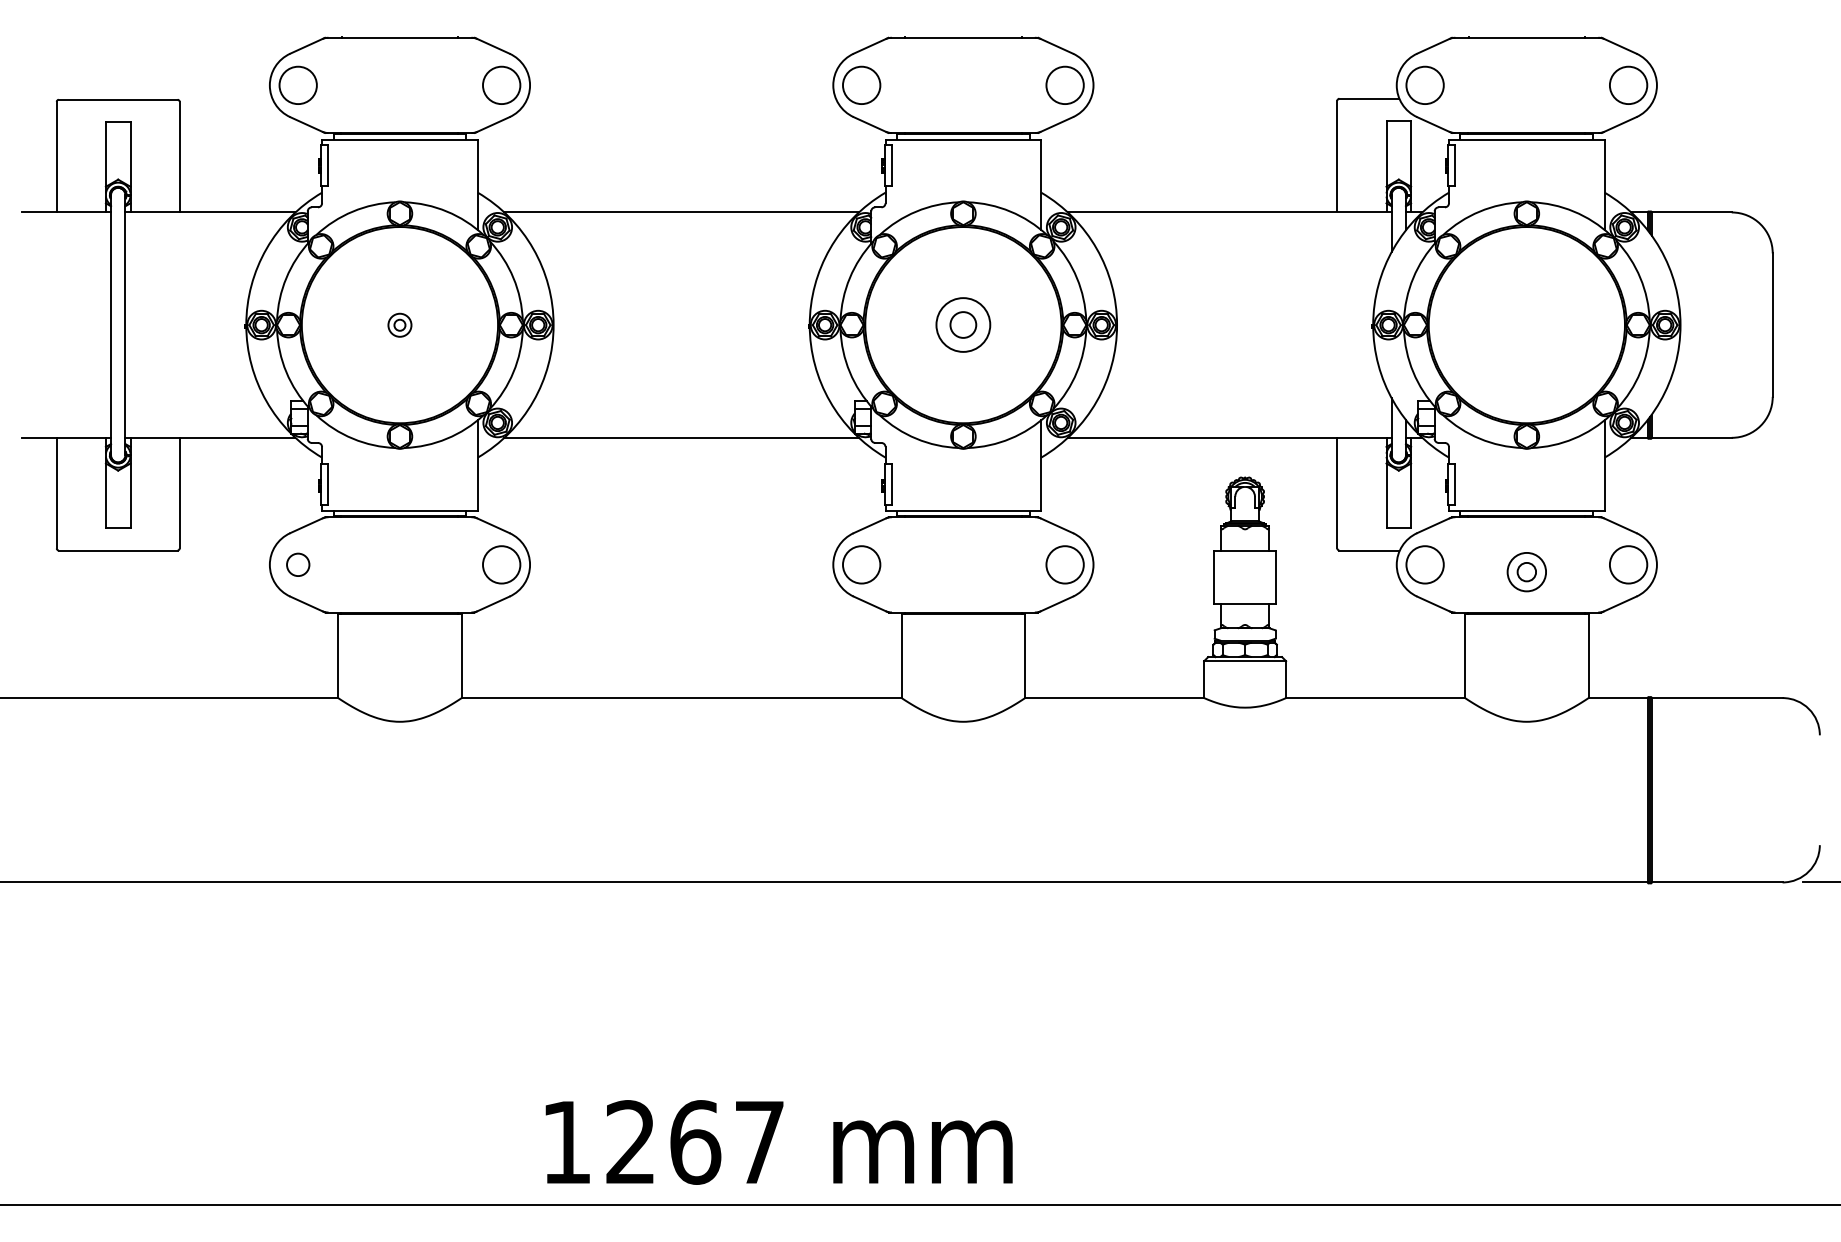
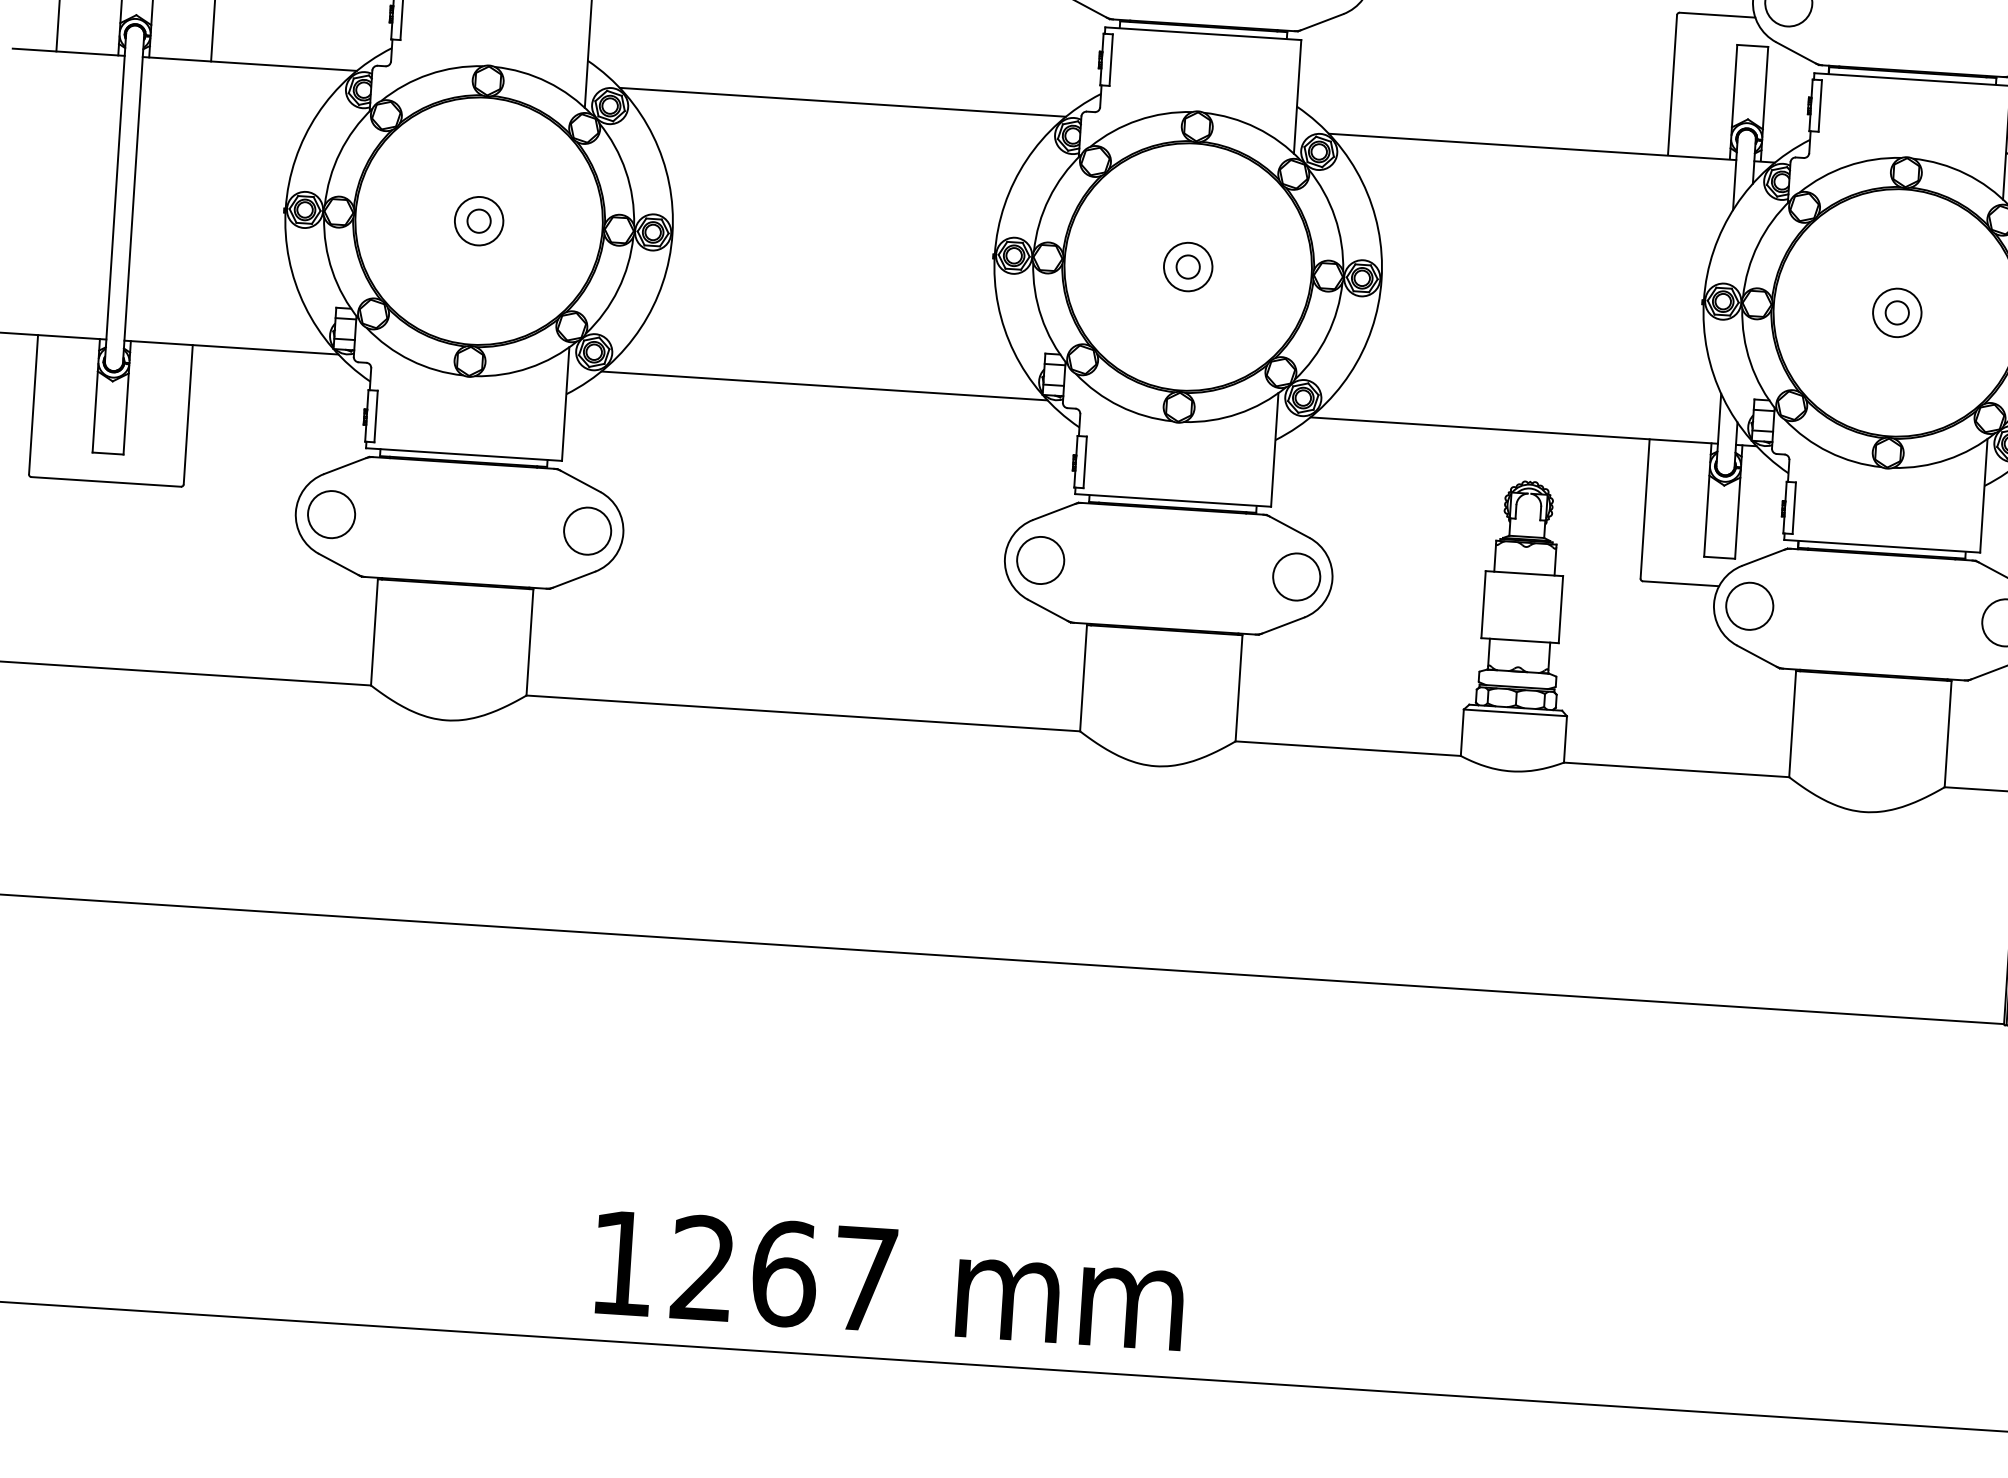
part: (399, 325) -> (478, 221), size x1.67
part: (963, 325) -> (1188, 267), size x0.71
circle: (297, 564) -> (330, 514), size x1.67
part: (1526, 572) -> (1896, 313), moved

